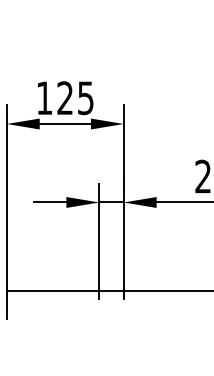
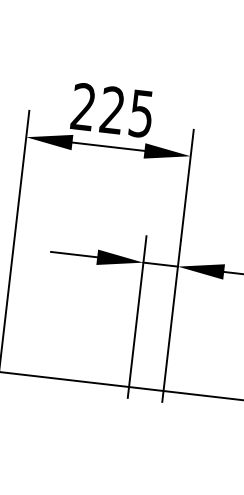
text: (43, 97) -> (82, 105), 125 -> 225

